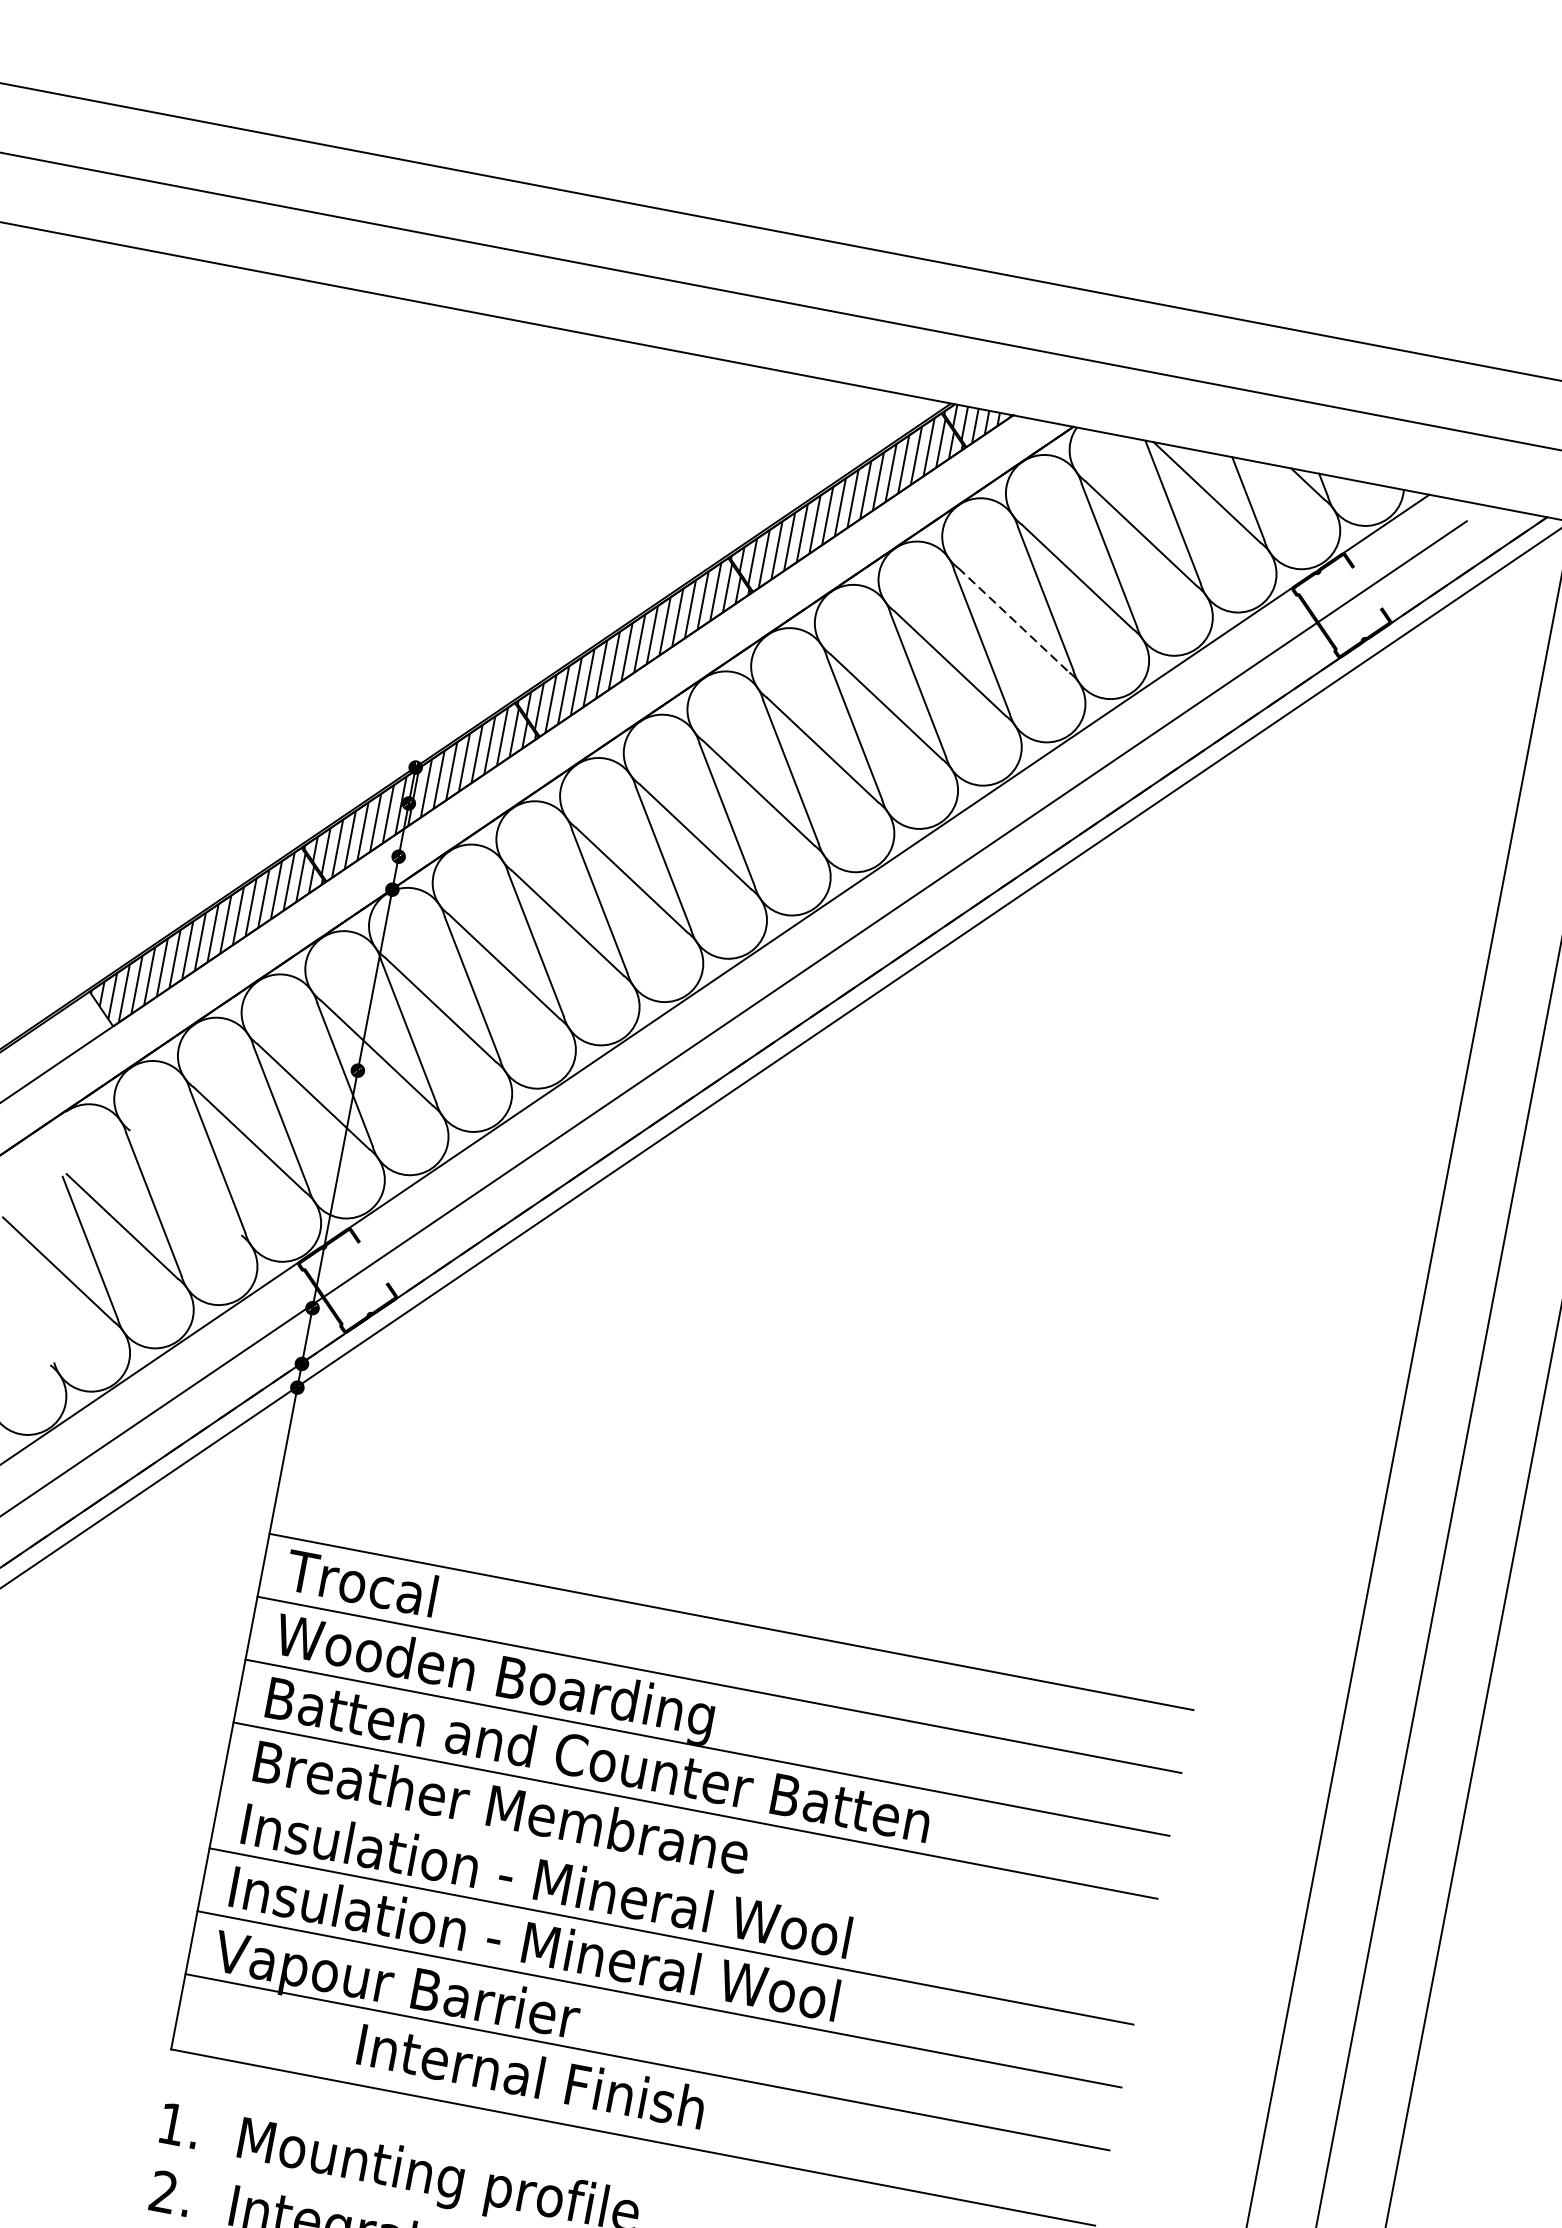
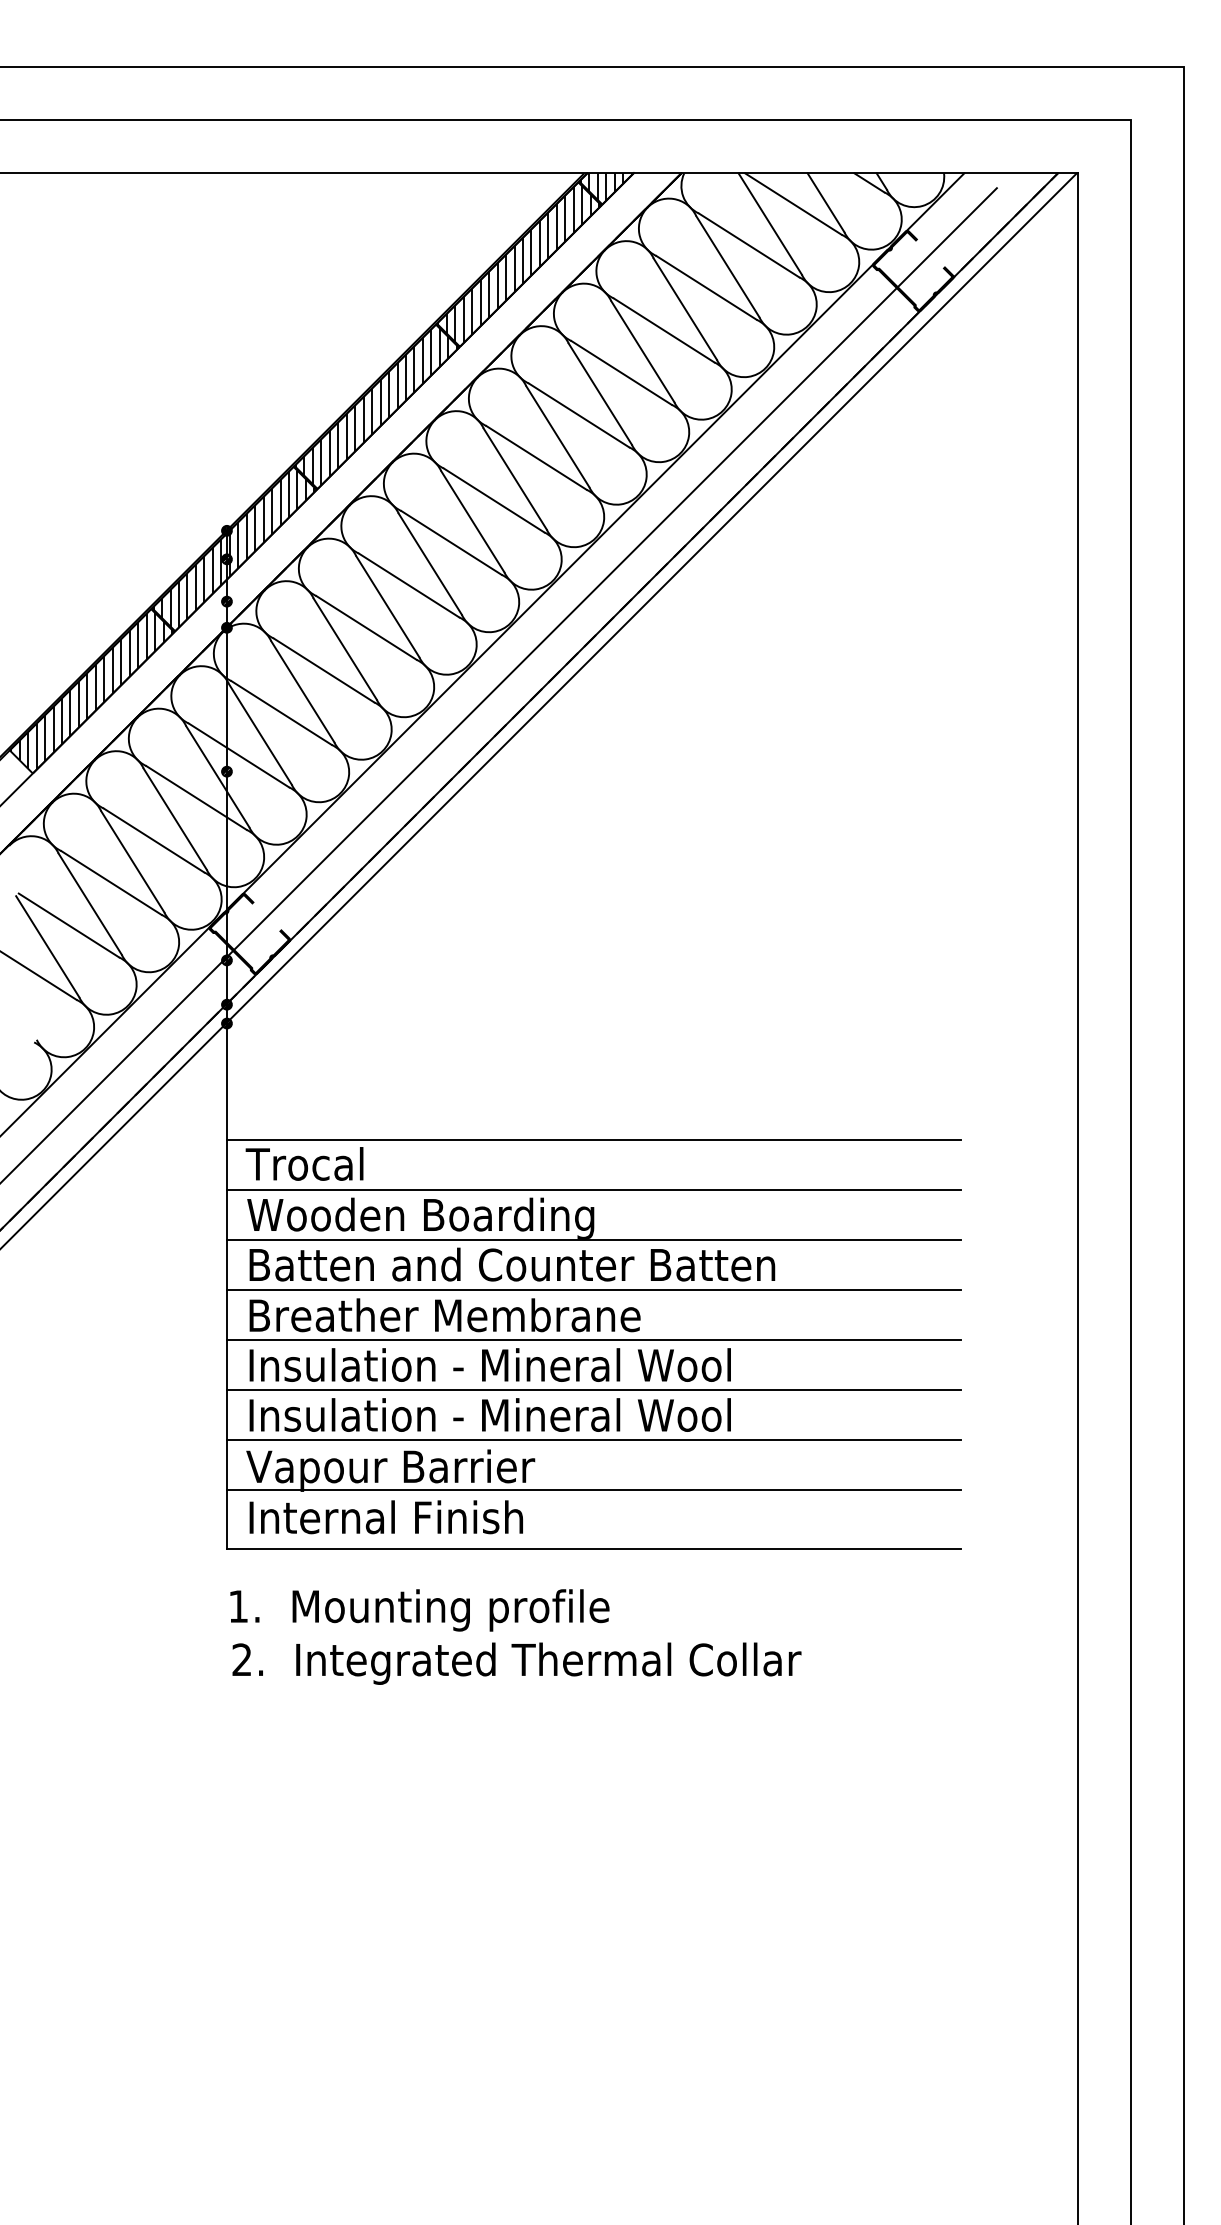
line: (1014, 620) -> (664, 330), dashed -> solid
line: (185, 1182) -> (111, 882), added
line: (682, 1873) -> (593, 1339), added
text: (530, 2076) -> (385, 1517), moved

